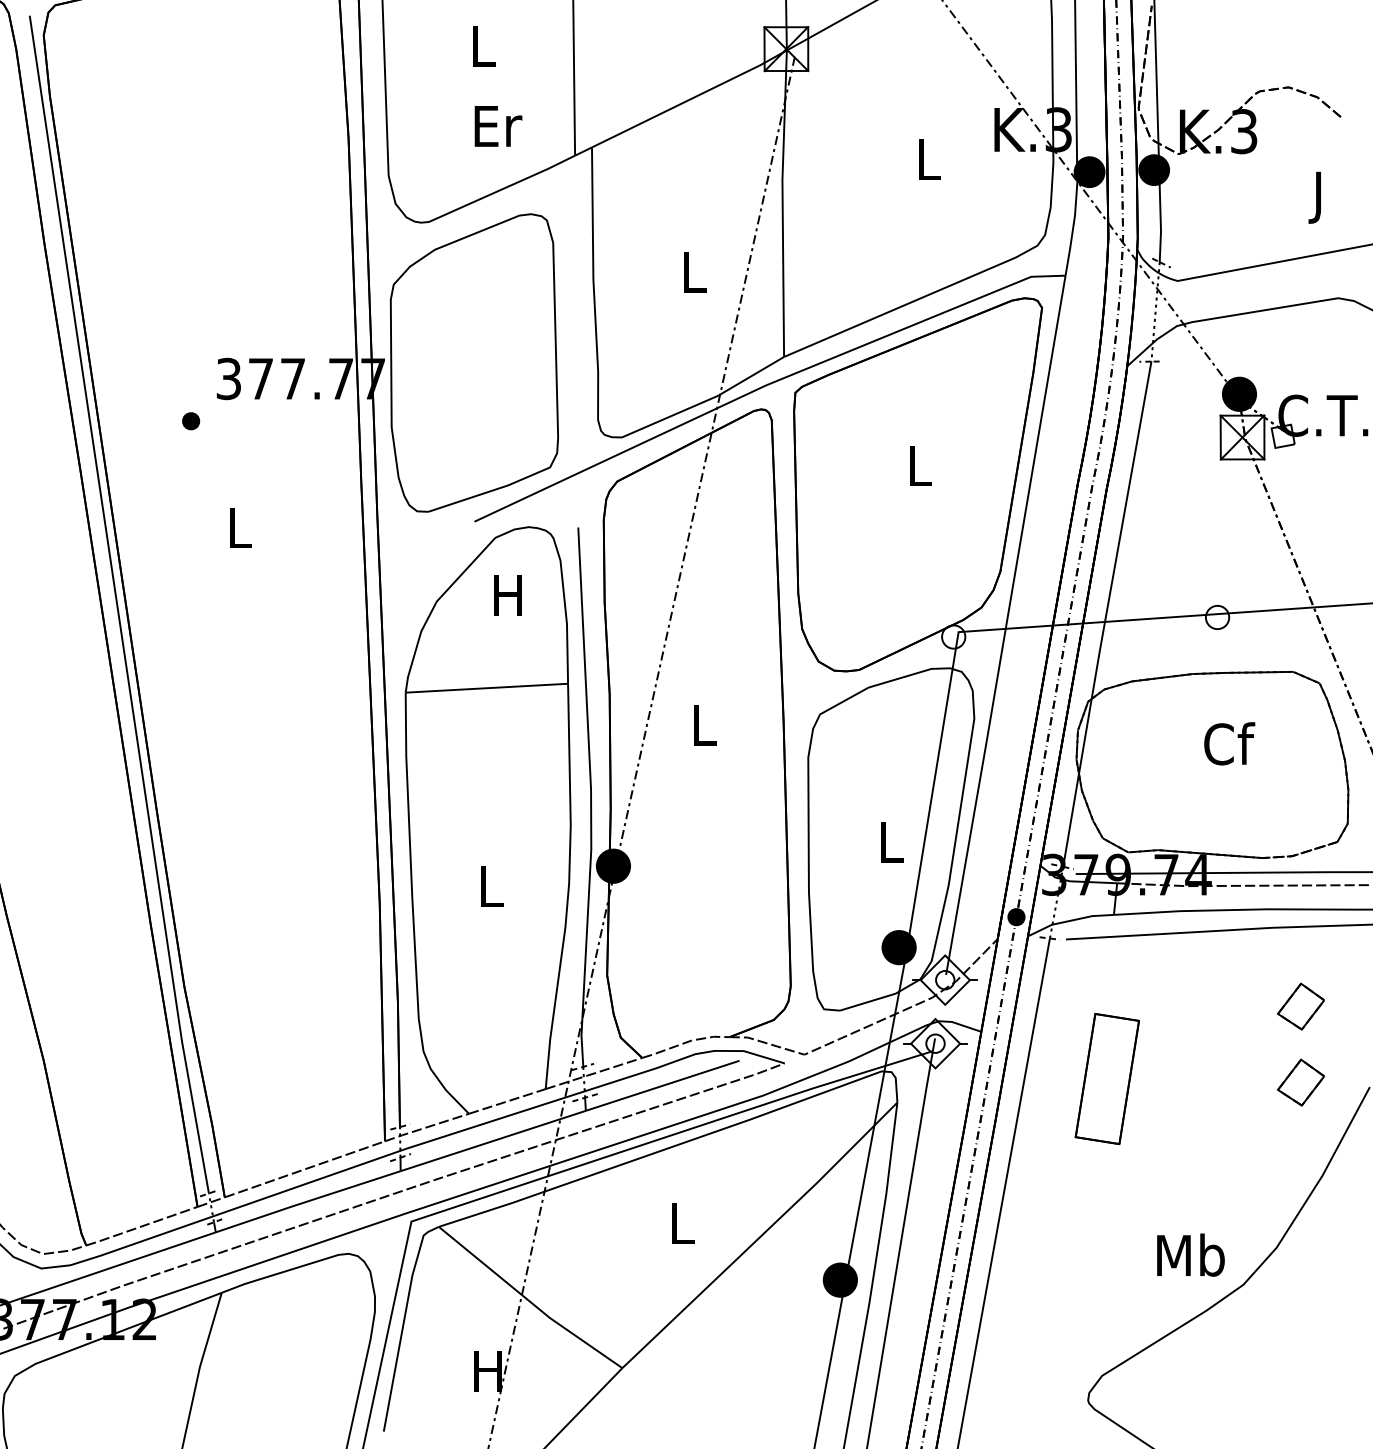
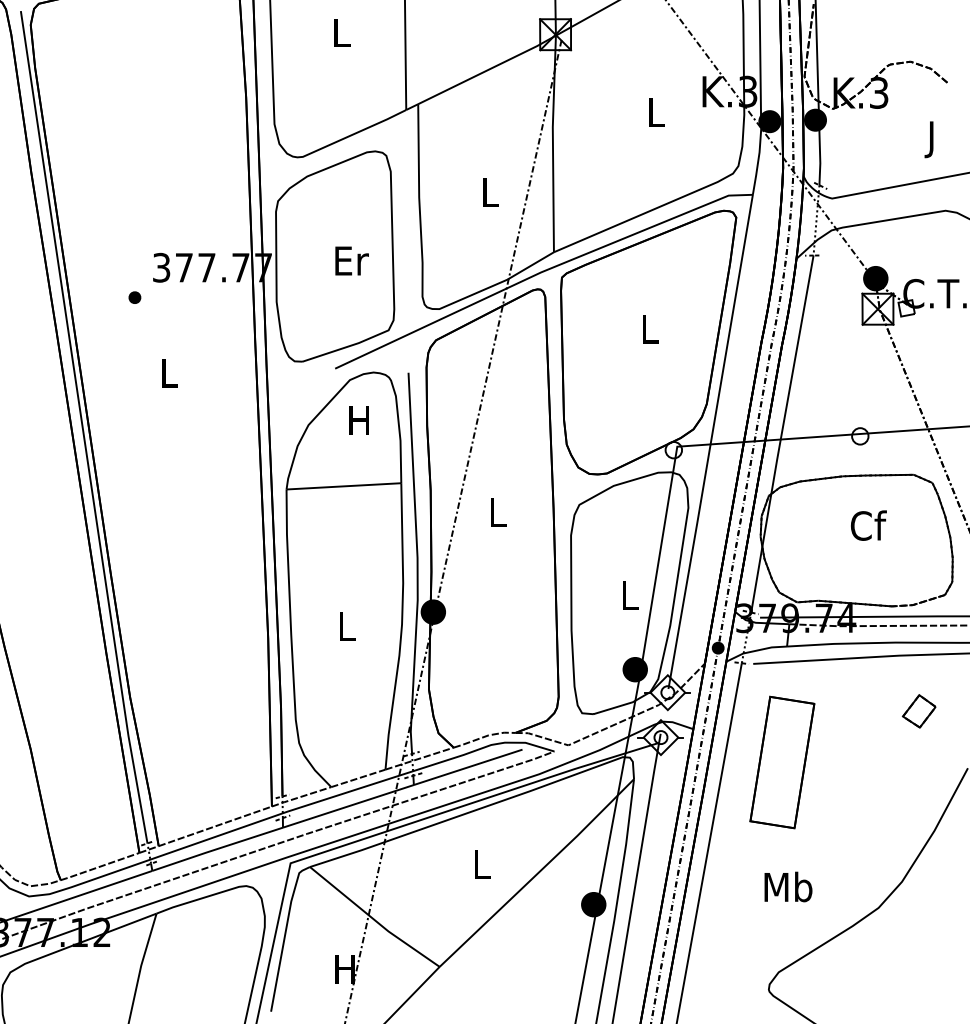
text: (498, 126) -> (352, 261), moved
part: (1107, 1078) -> (782, 762), size x1.43
part: (1300, 1082) -> (918, 764), removed
text: (1190, 1254) -> (788, 886), moved

